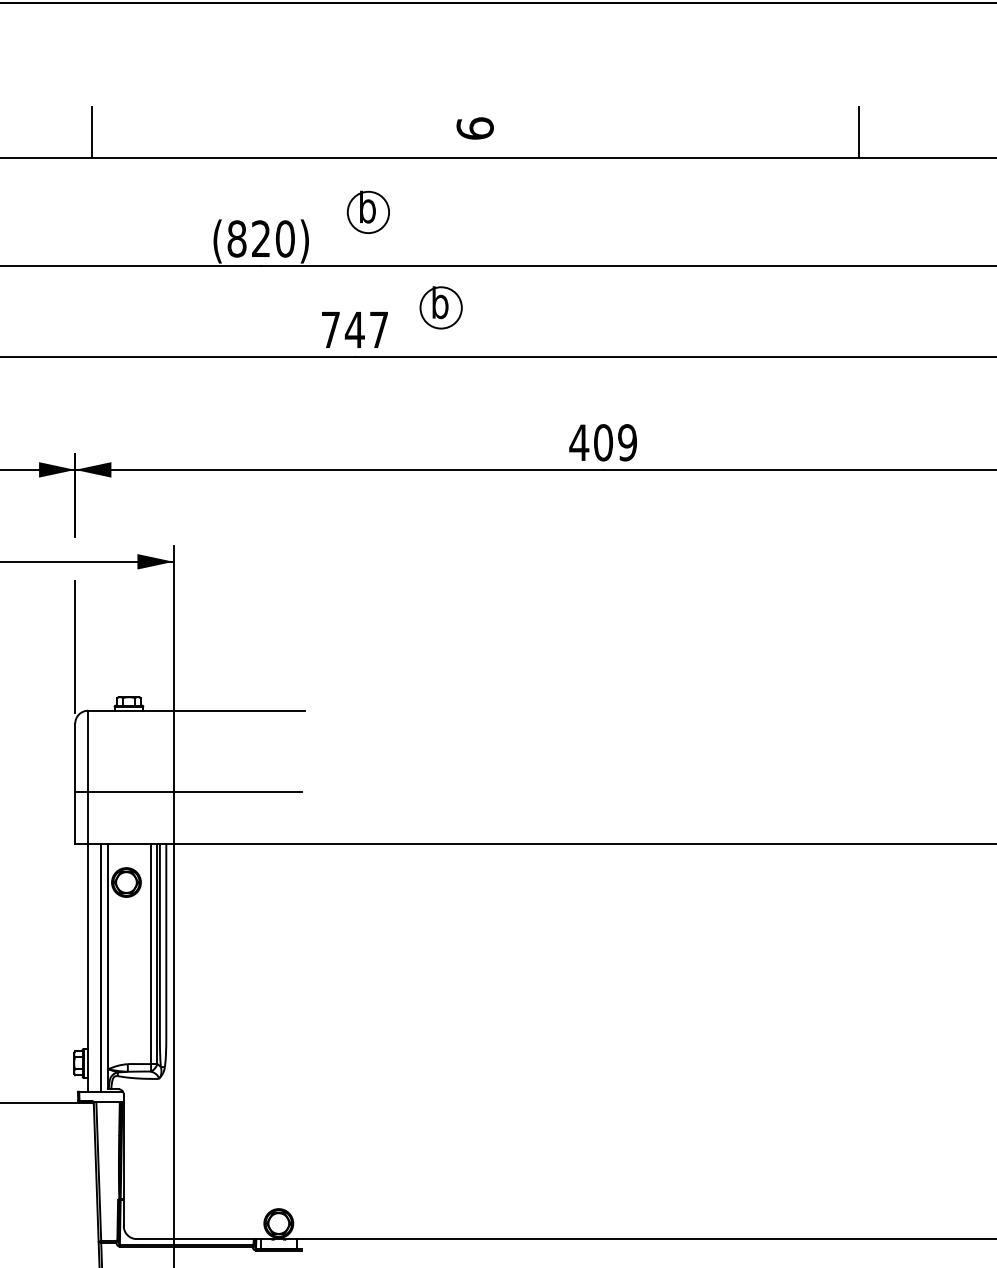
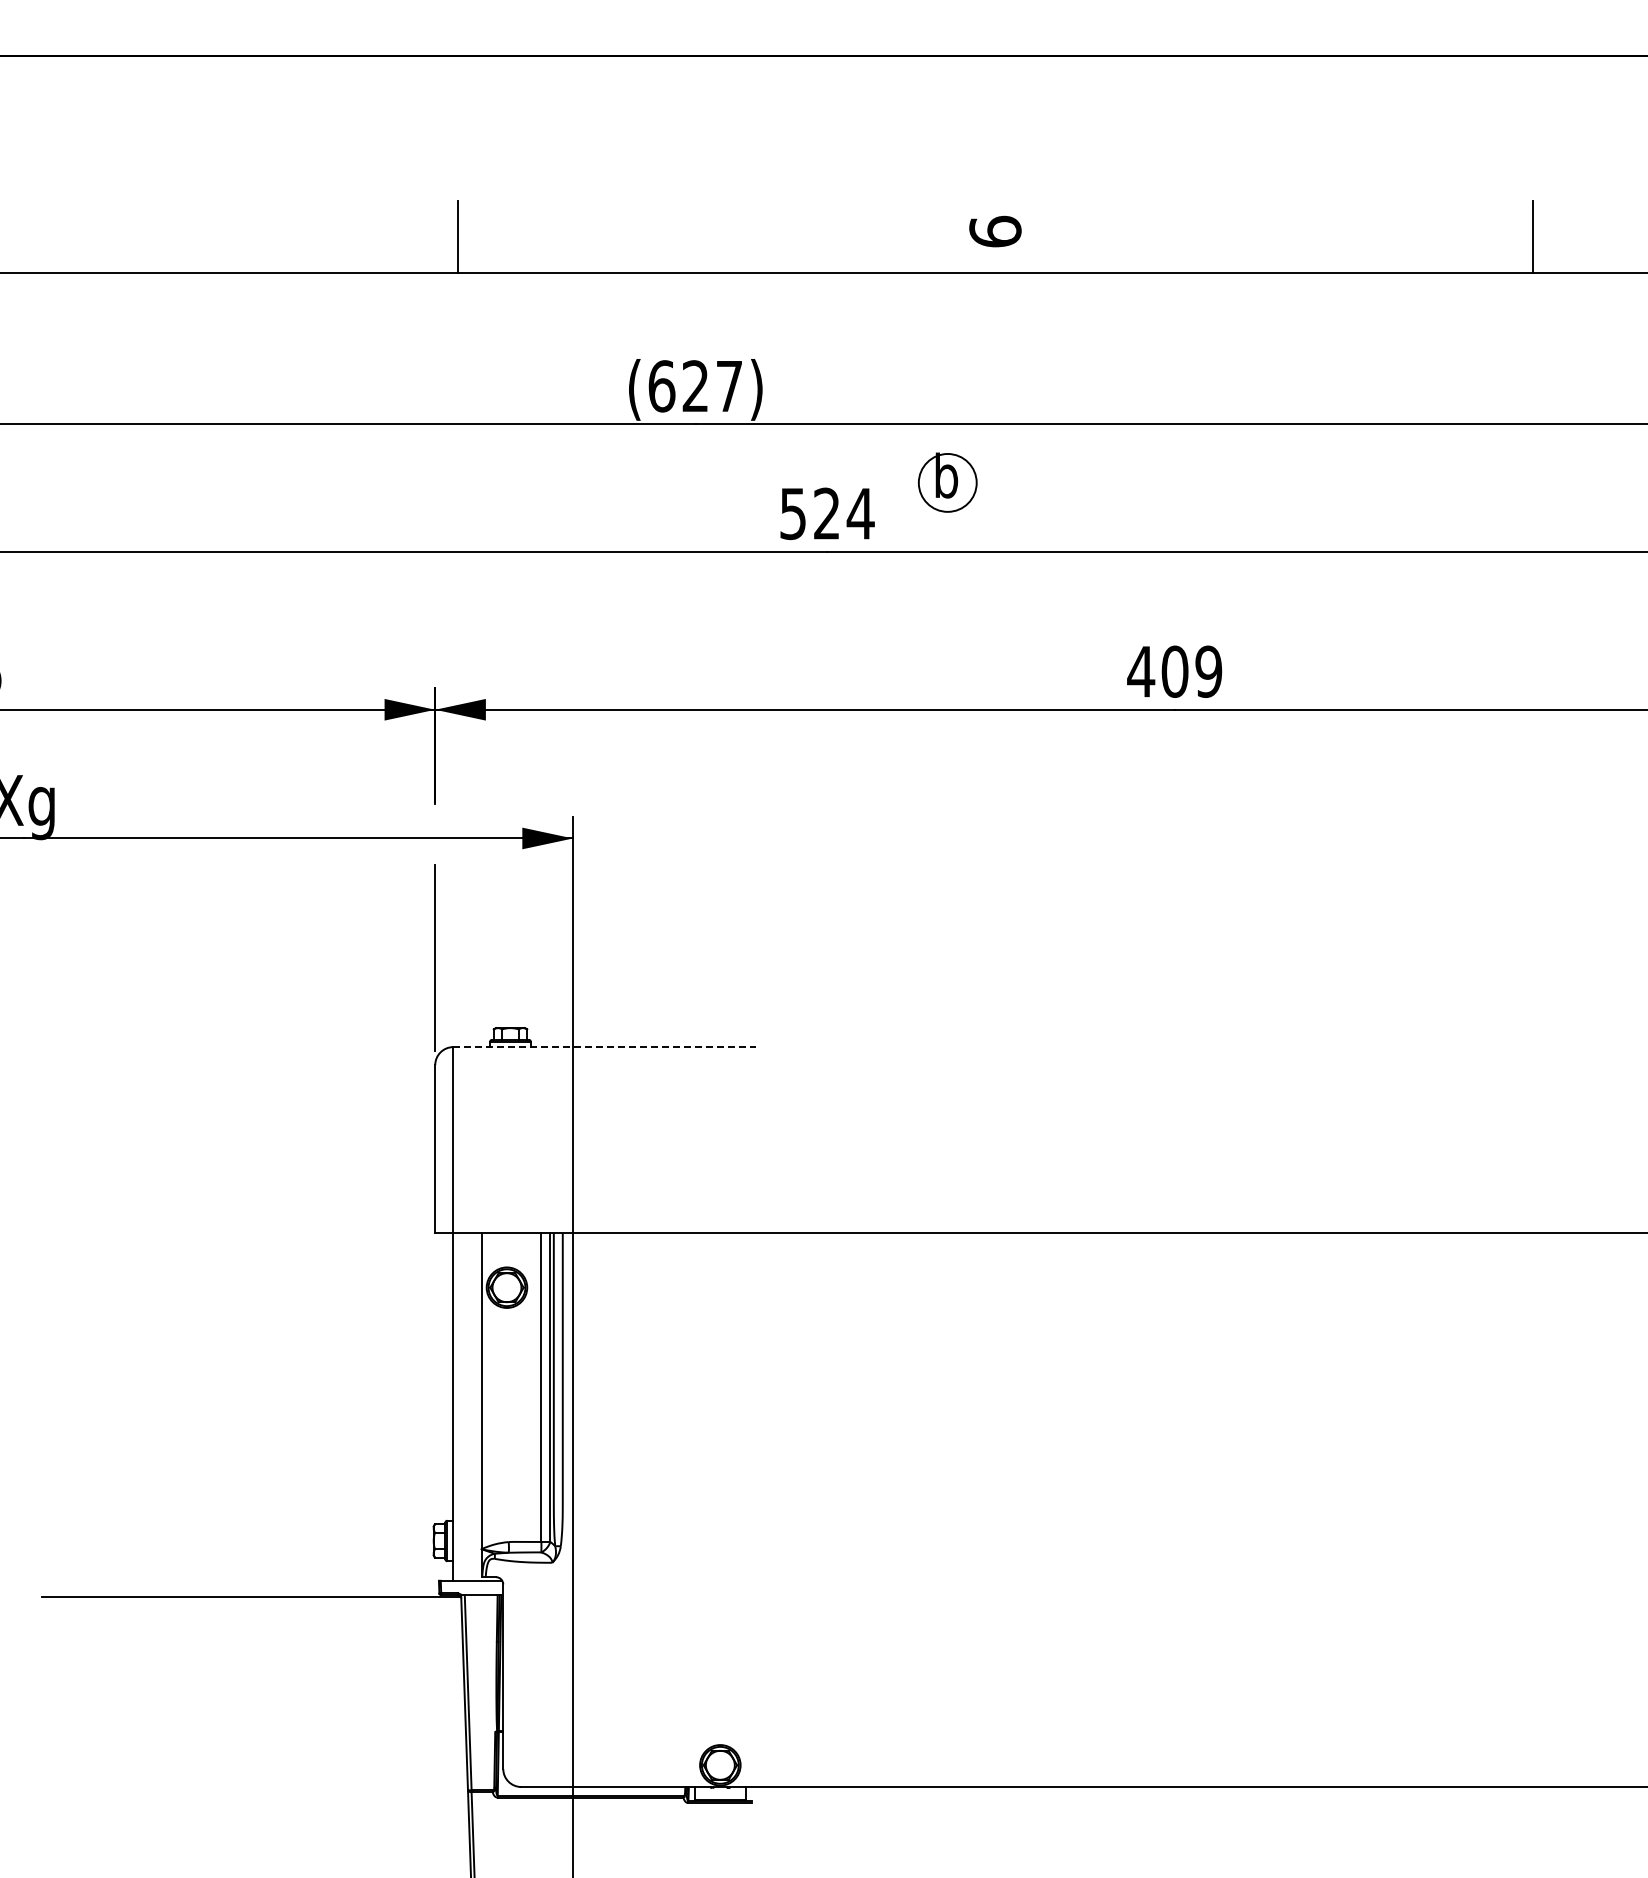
part: (368, 212) -> (845, 349), removed
text: (261, 239) -> (695, 386), (820) -> (627)
text: (355, 329) -> (827, 513), 747 -> 524
line: (196, 711) -> (604, 1047), solid -> dashed
line: (188, 792) -> (593, 1161), removed
line: (100, 967) -> (470, 1406), removed

